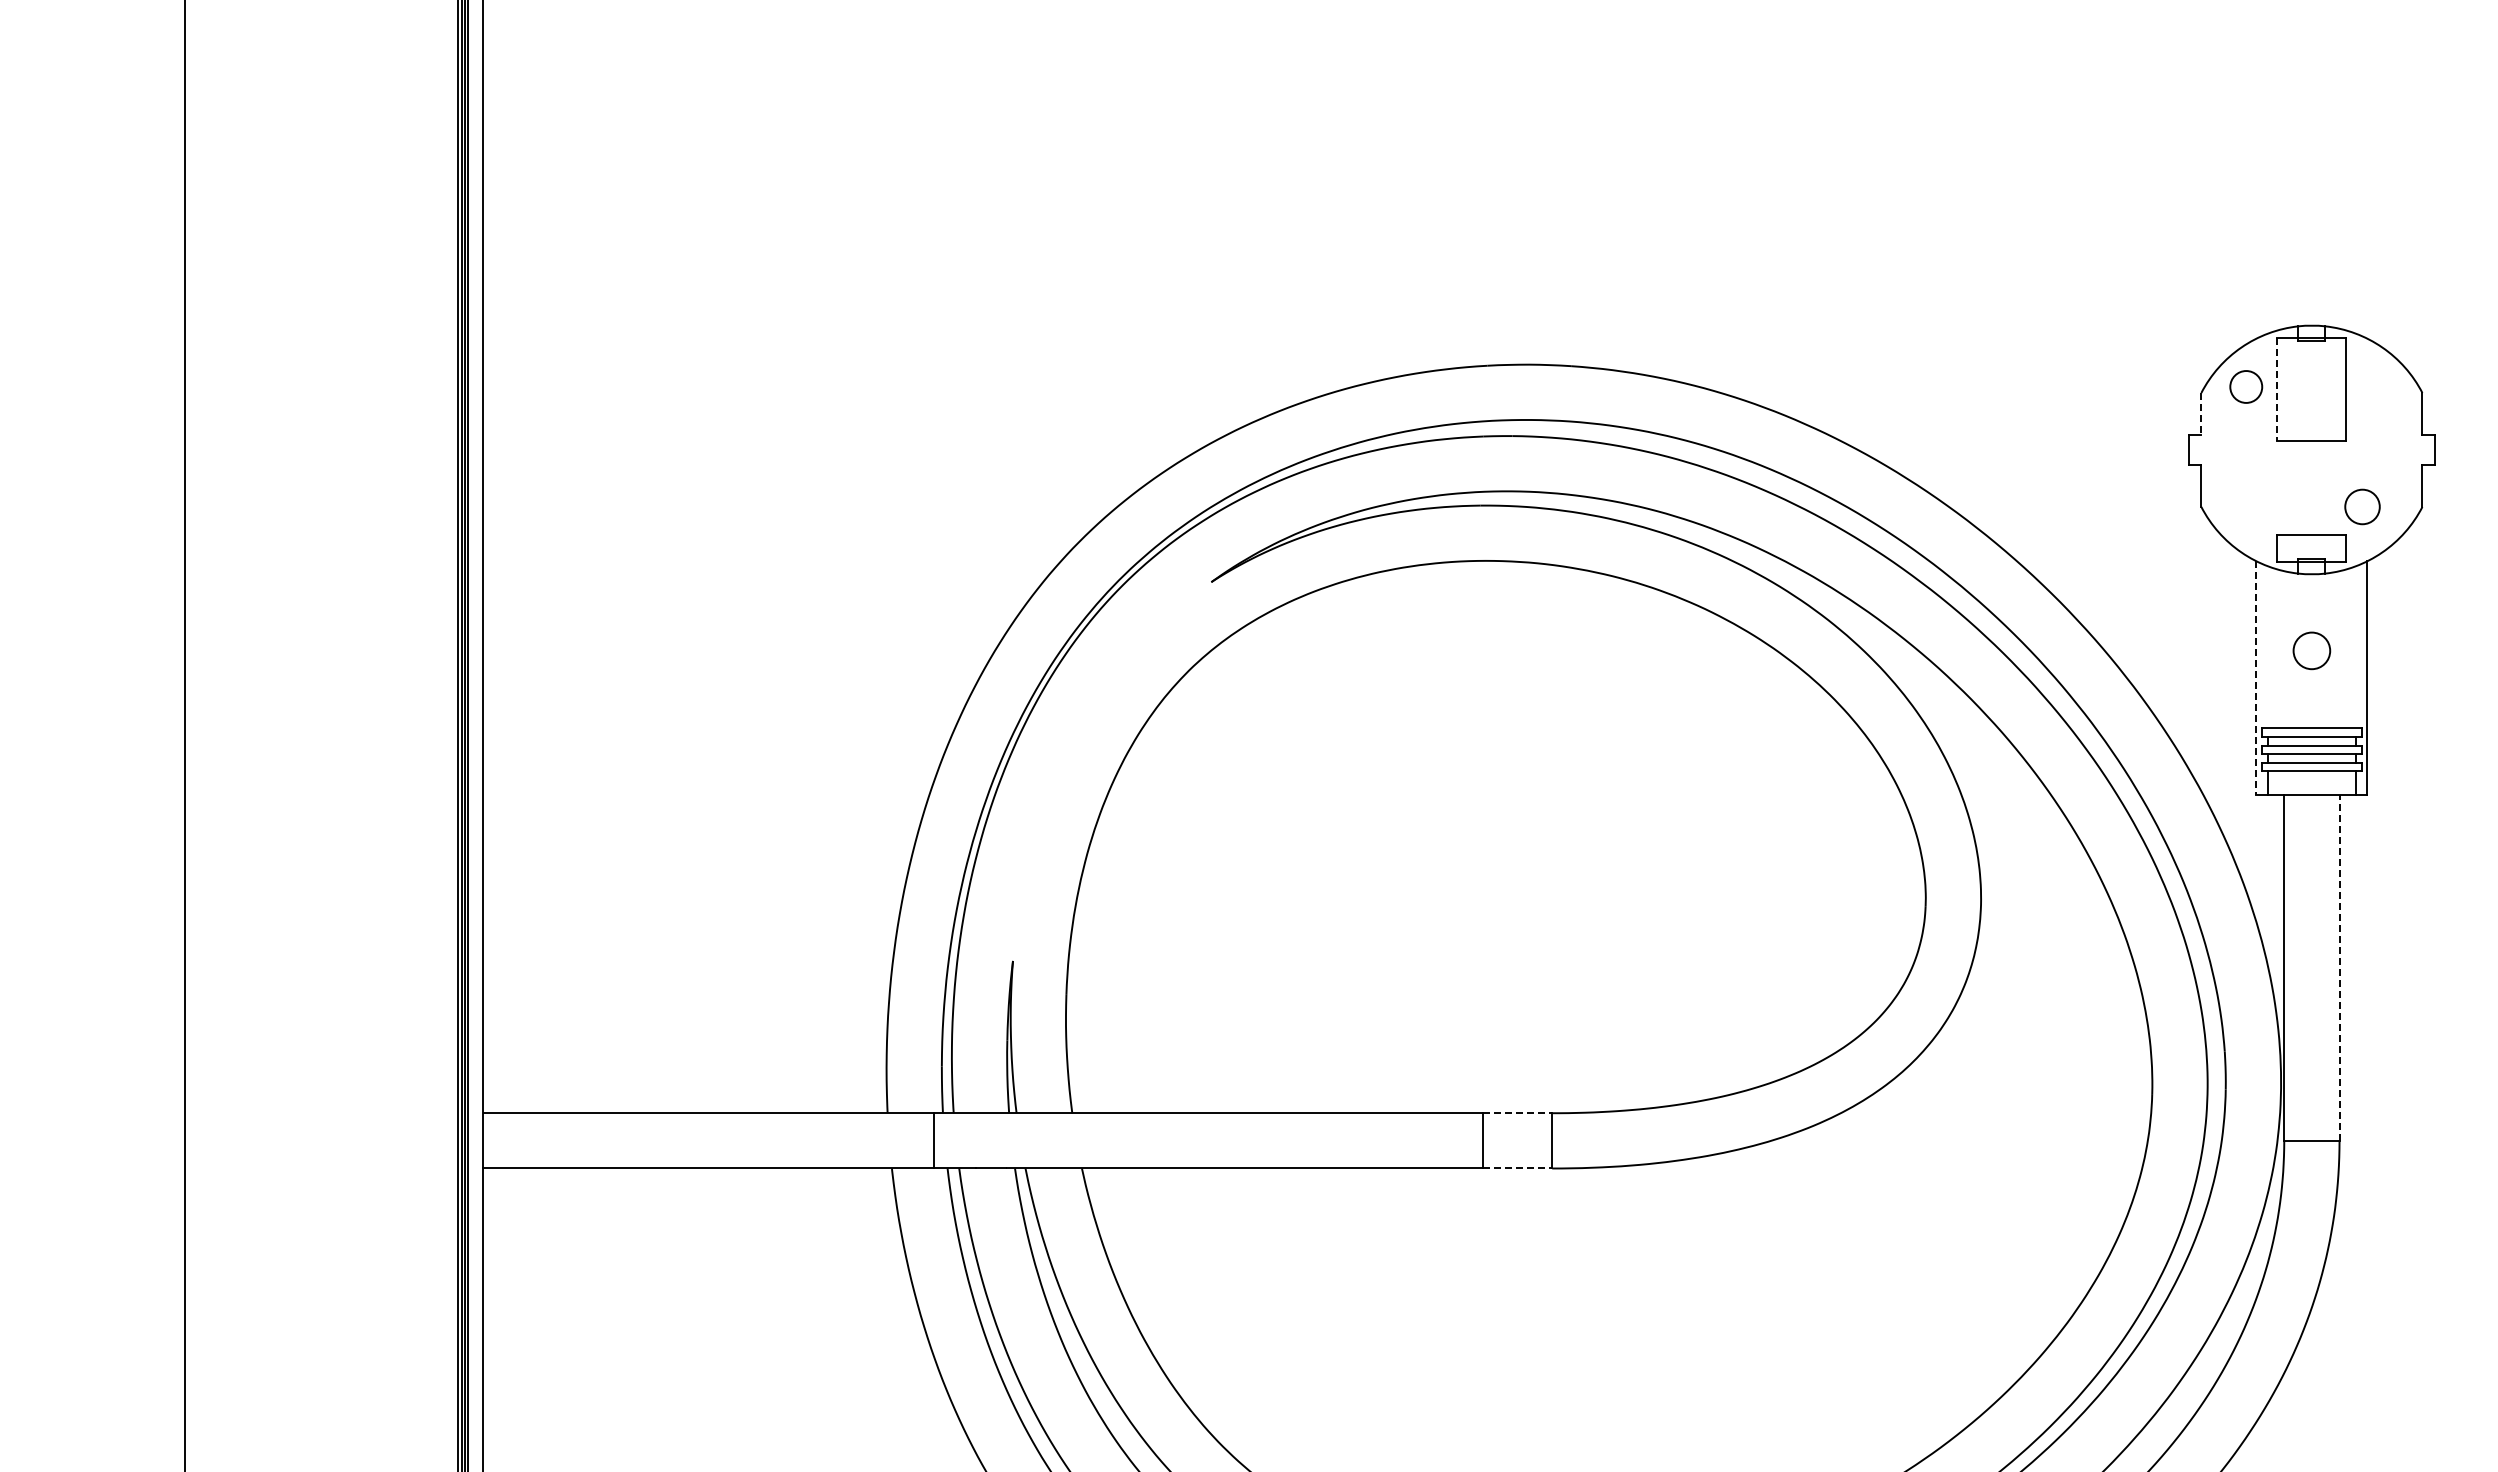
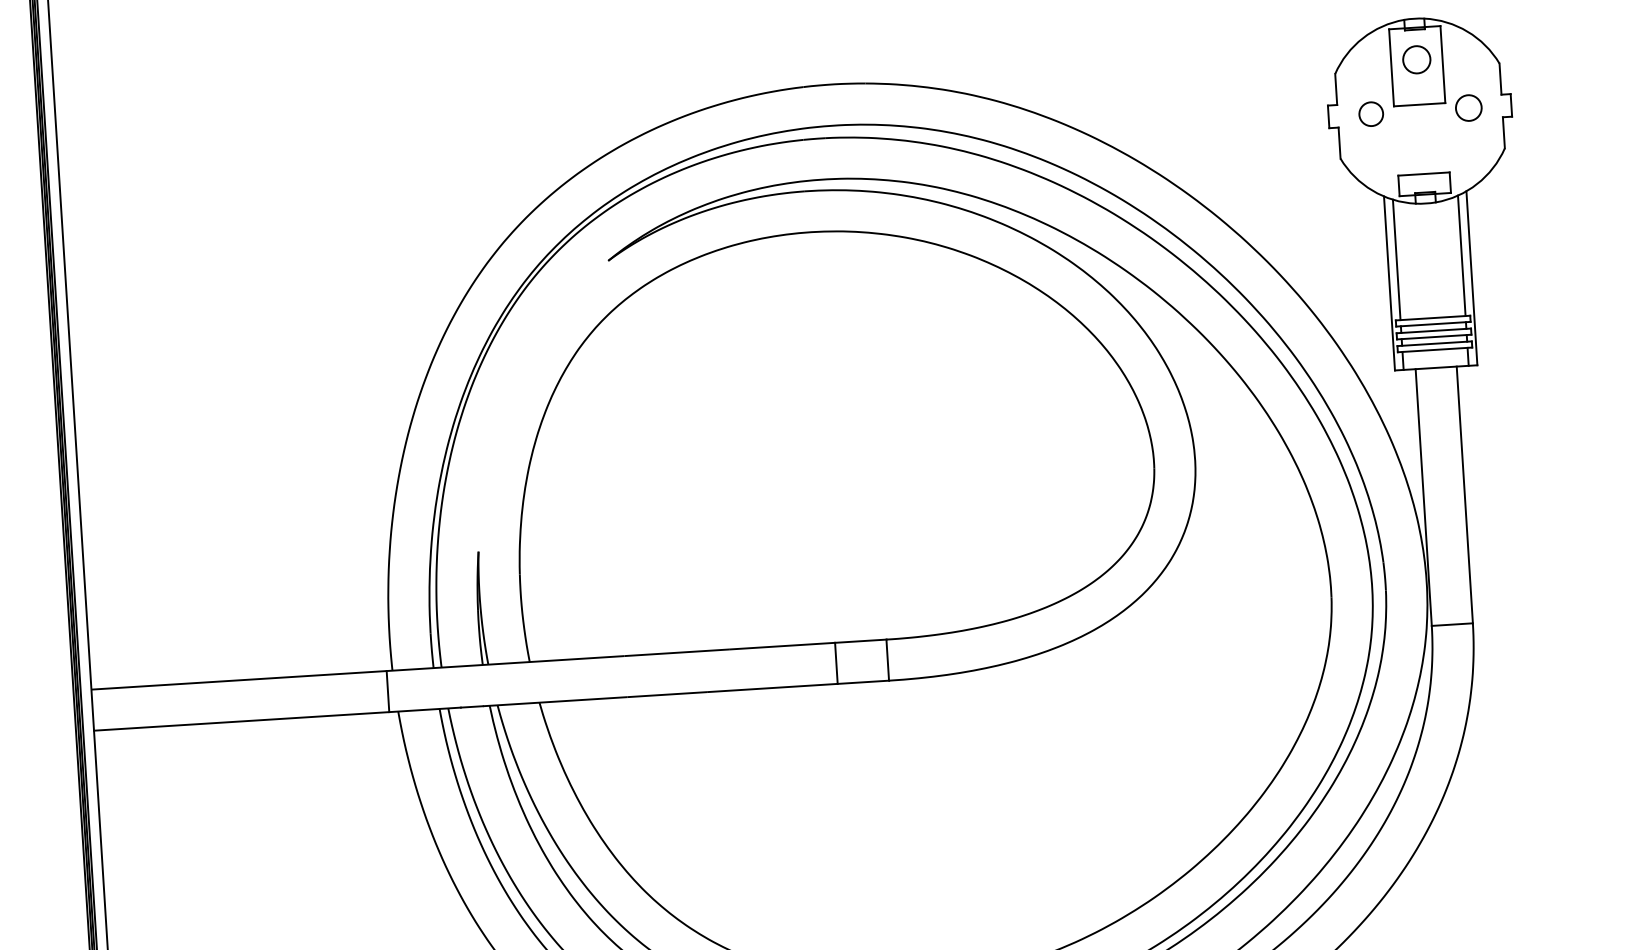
circle: (2246, 386) -> (1371, 113), moved
line: (2277, 389) -> (1391, 67), dashed -> solid
line: (2201, 413) -> (1336, 89), dashed -> solid
circle: (2362, 506) -> (1468, 107), moved
line: (2268, 647) -> (1397, 259), added
line: (2355, 647) -> (1461, 255), added
circle: (2311, 650) -> (1416, 59), moved
line: (2256, 678) -> (1389, 283), dashed -> solid
line: (2339, 968) -> (1464, 495), dashed -> solid
line: (1517, 1113) -> (860, 641), dashed -> solid
line: (933, 1140) -> (387, 691), moved
line: (1517, 1168) -> (863, 682), dashed -> solid

